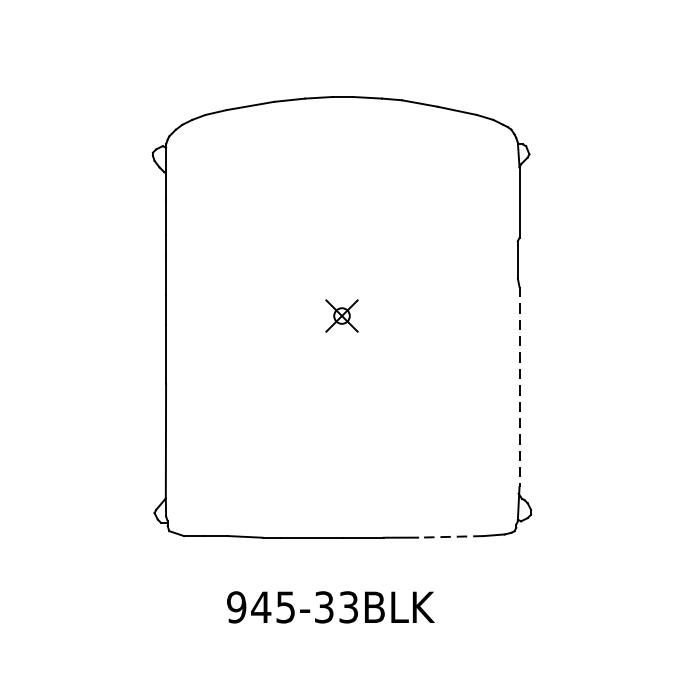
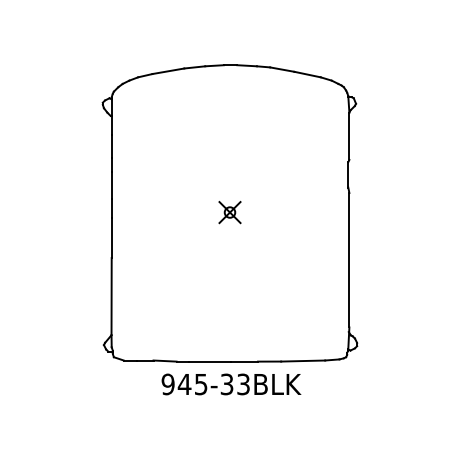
line: (519, 387) -> (349, 260), dashed -> solid
line: (449, 537) -> (302, 361), dashed -> solid
text: (330, 607) -> (231, 384), moved

